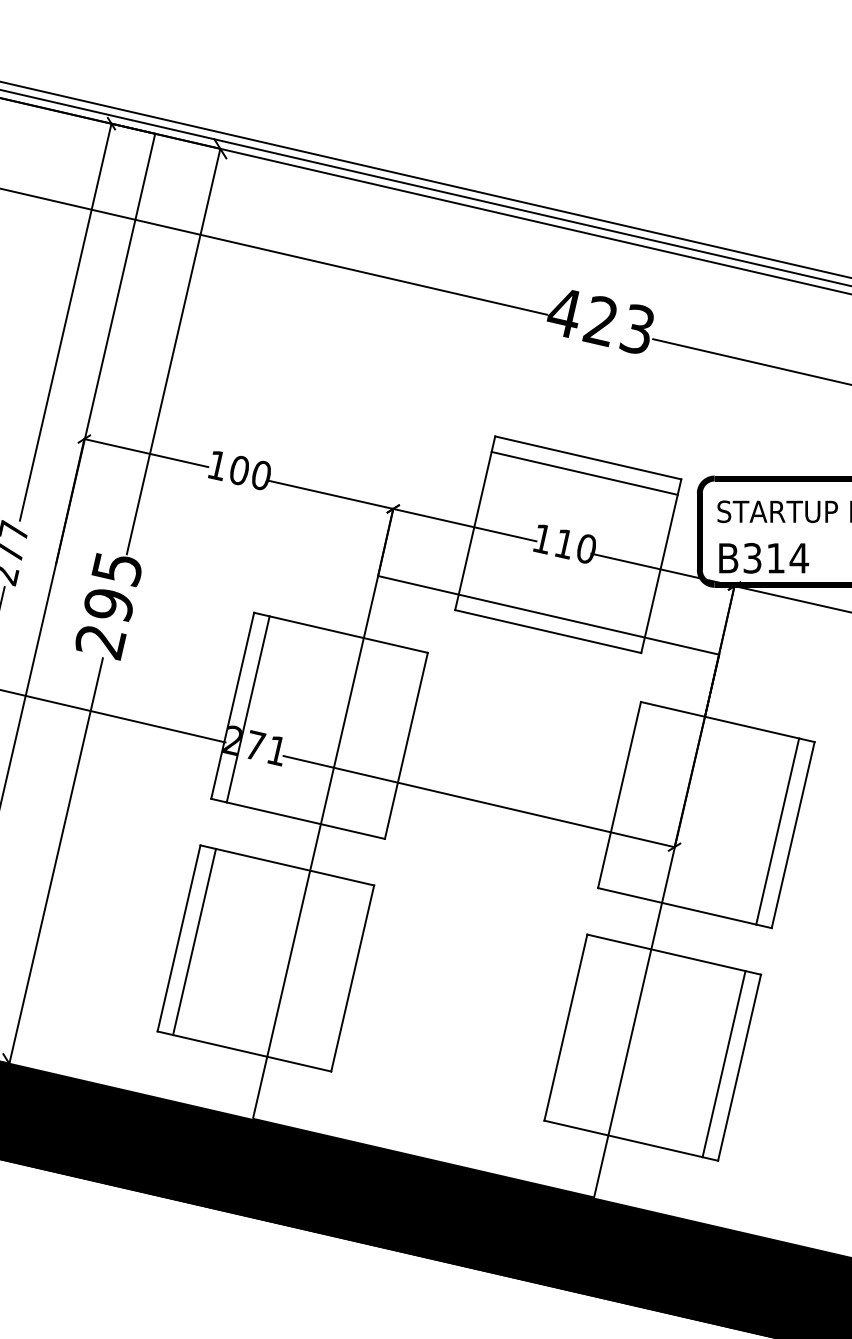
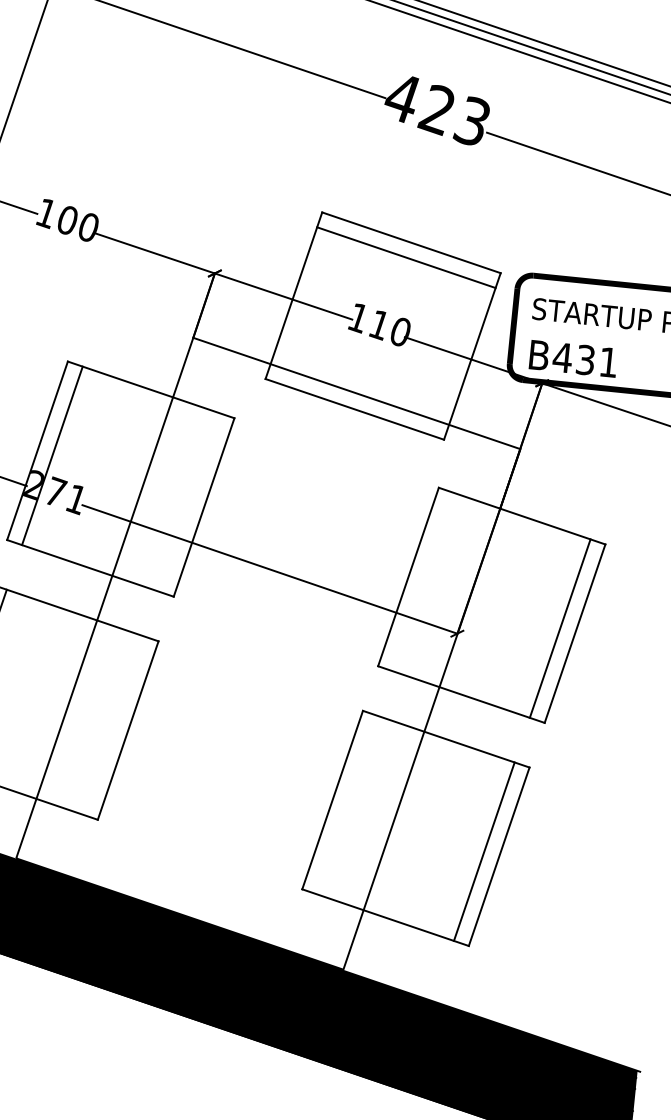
text: (775, 557) -> (585, 359), B314 -> B431

